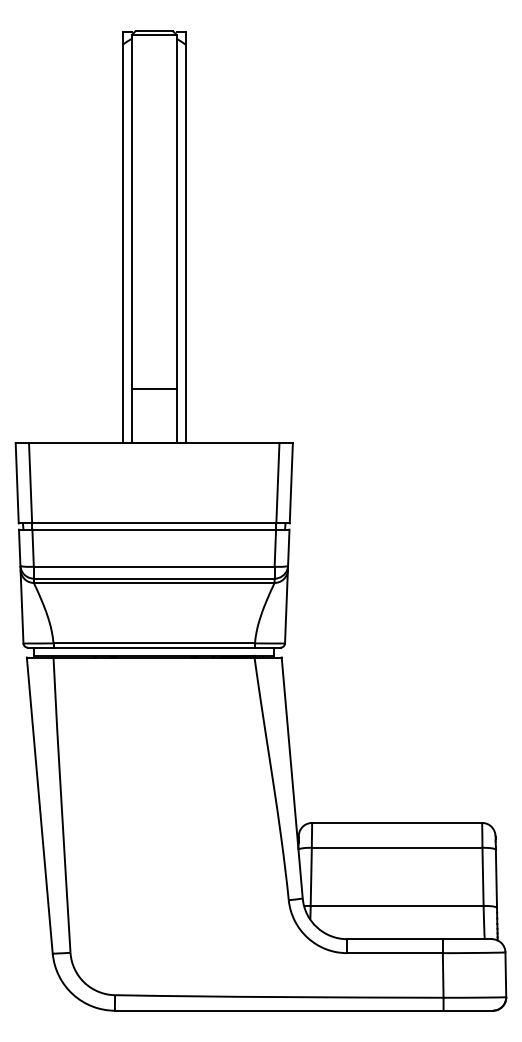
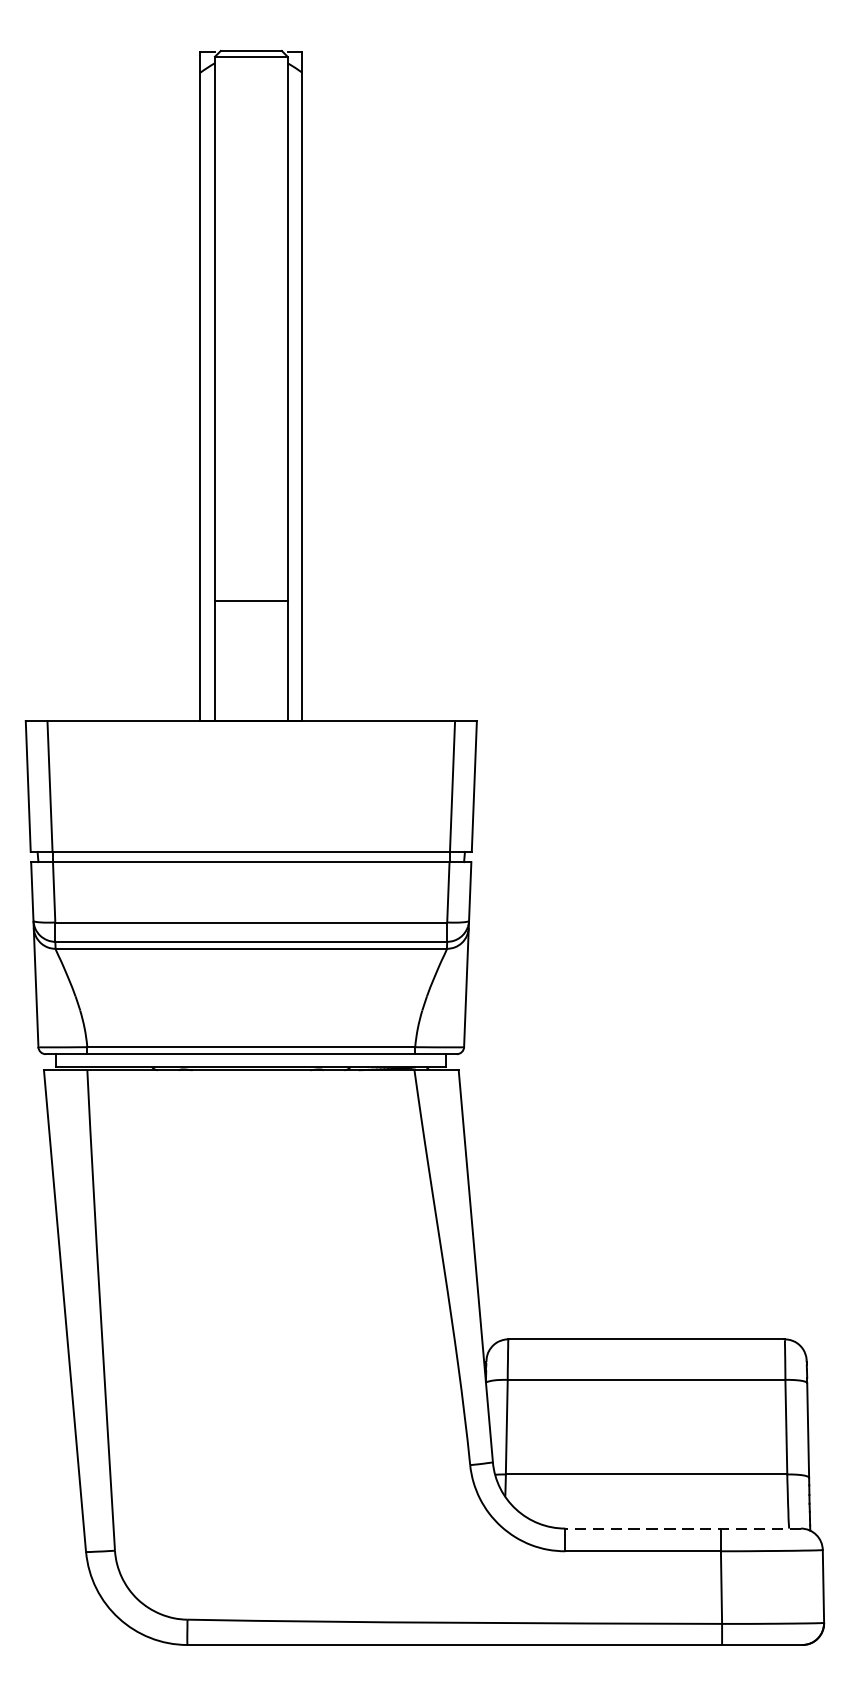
line: (153, 388) -> (250, 599), moved
line: (419, 939) -> (682, 1529), solid -> dashed

